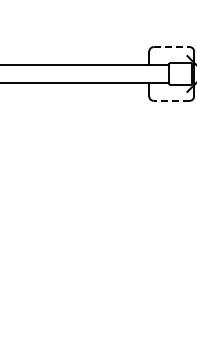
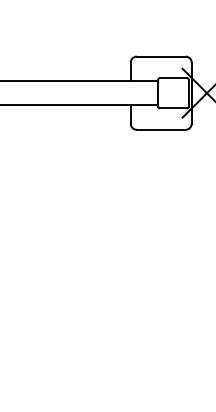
line: (171, 47) -> (160, 57), dashed -> solid
line: (171, 100) -> (160, 129), dashed -> solid

